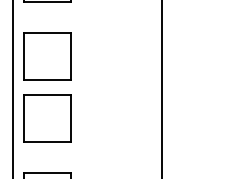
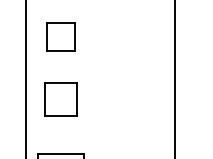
part: (47, 56) -> (60, 37), size x0.6
part: (47, 118) -> (60, 99), size x0.7

